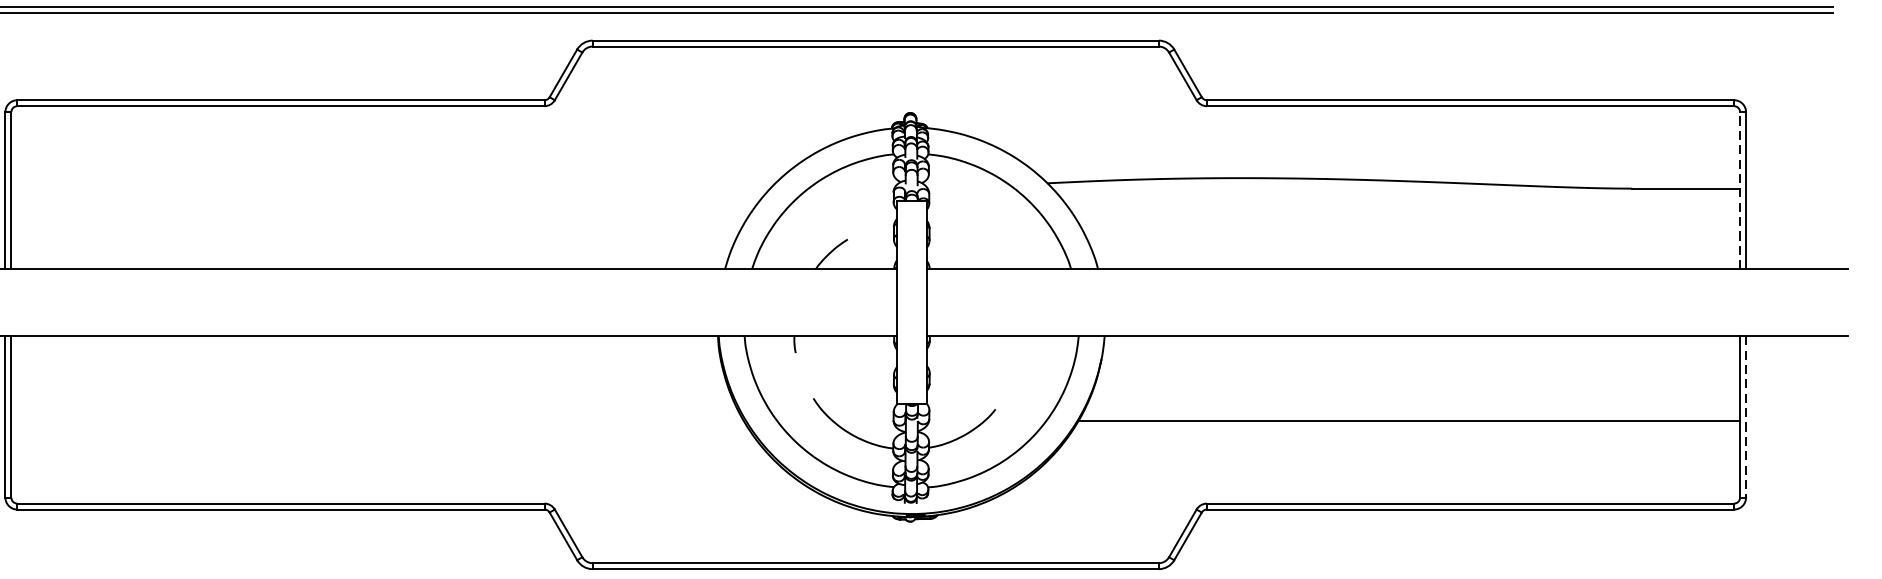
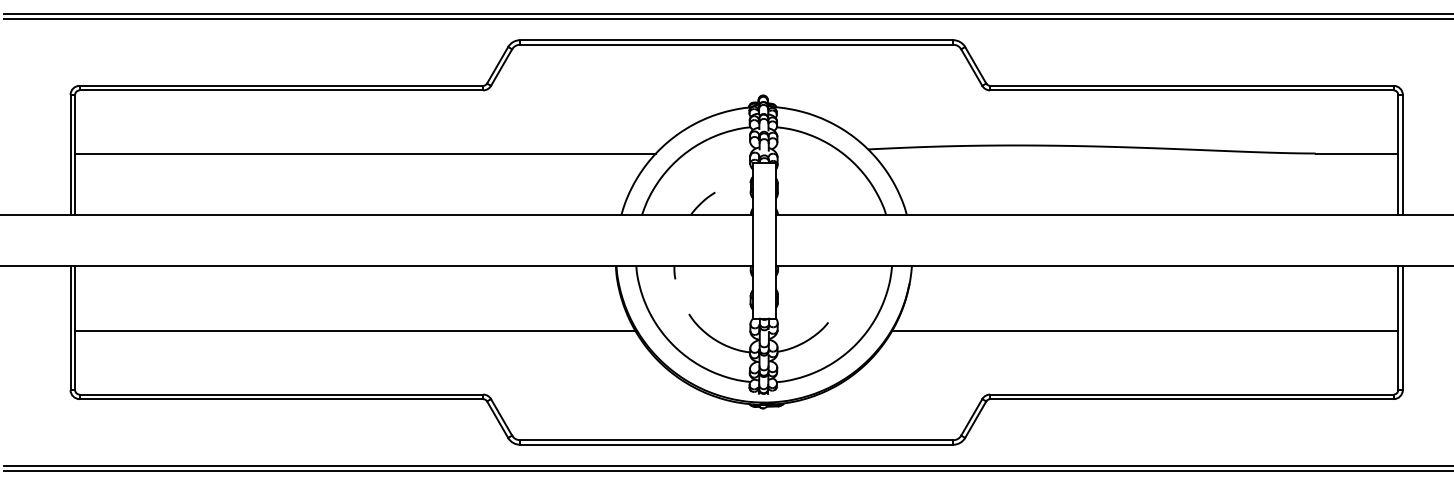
line: (390, 188) -> (365, 153), added
line: (1740, 189) -> (1398, 154), dashed -> solid
line: (1745, 417) -> (1402, 328), dashed -> solid
line: (377, 421) -> (355, 331), added

